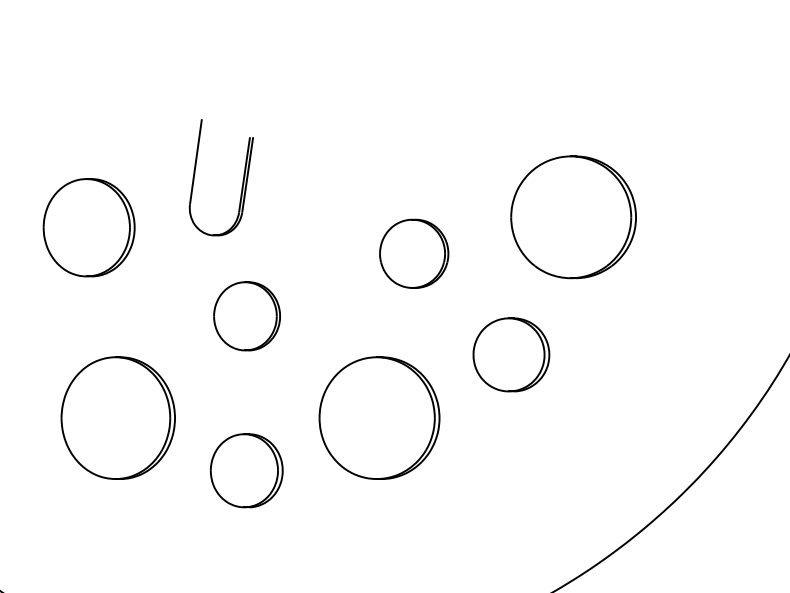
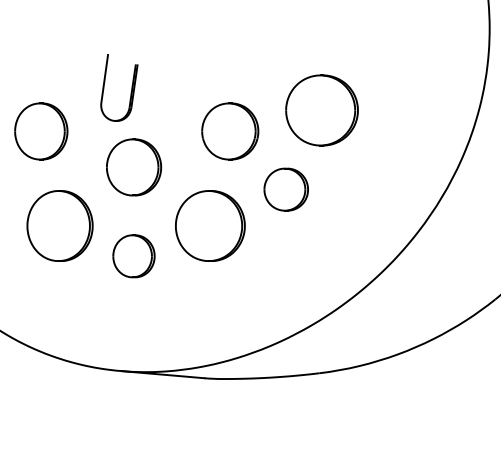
part: (89, 227) -> (41, 131), moved
part: (414, 253) -> (230, 131), size x1.43
part: (247, 316) -> (134, 167), size x1.43

